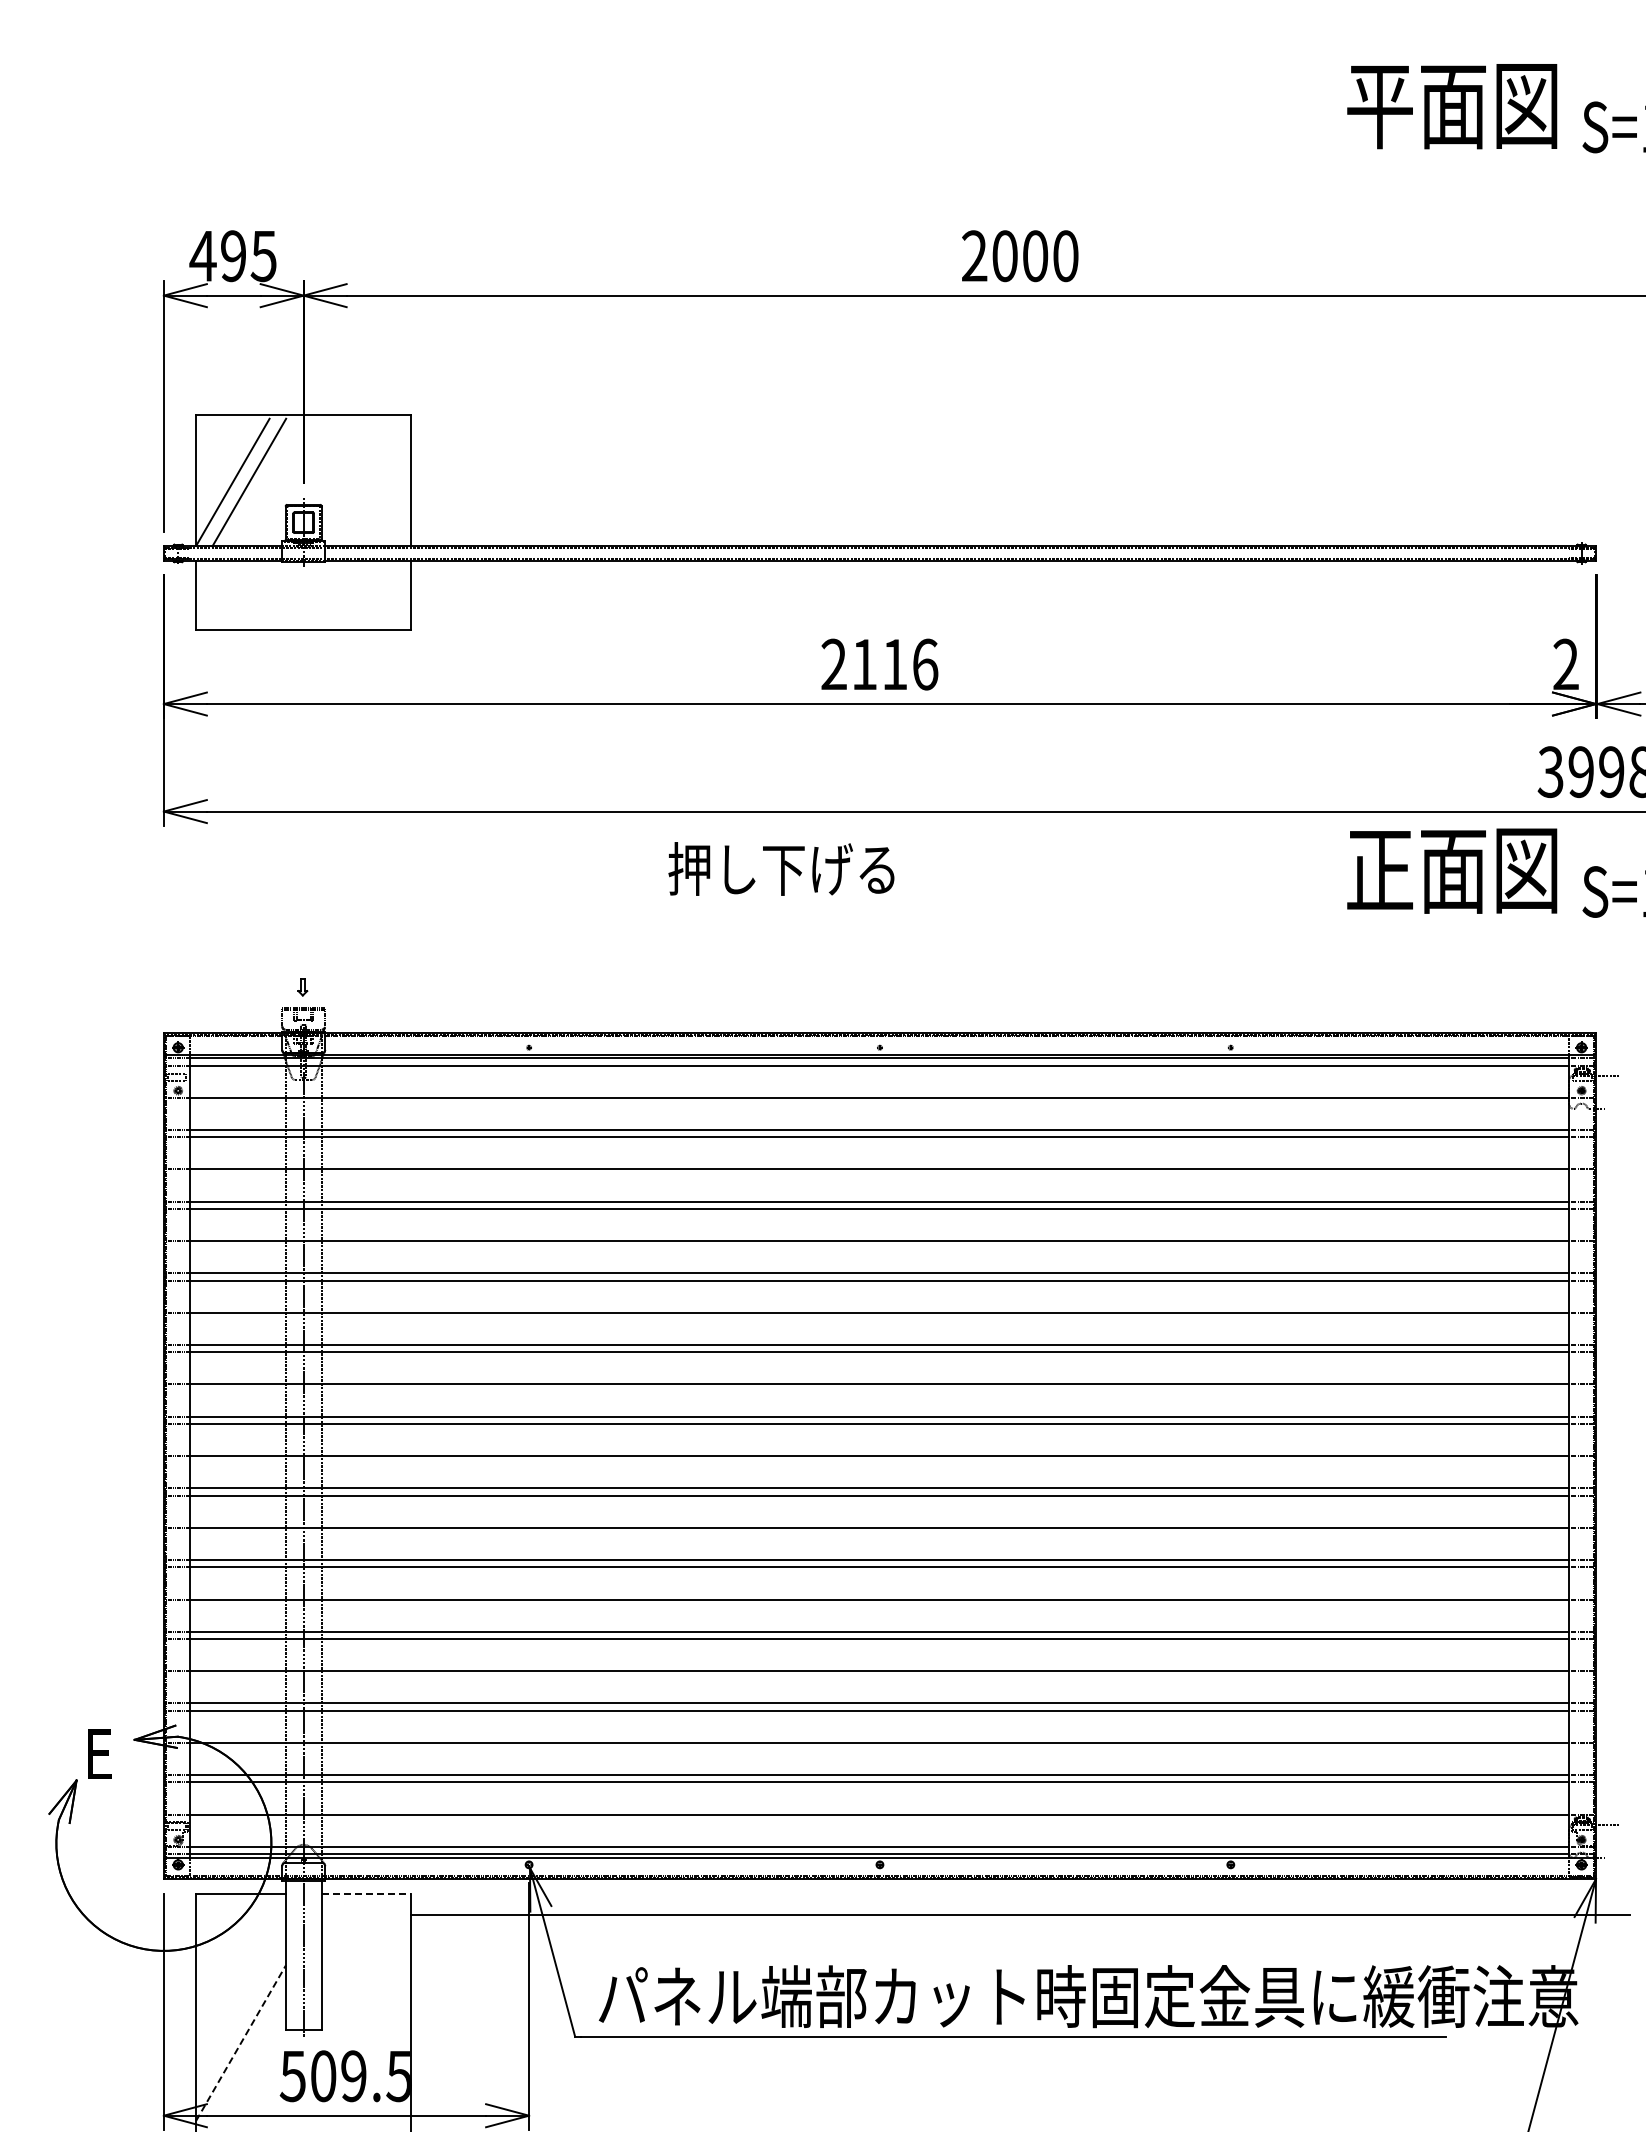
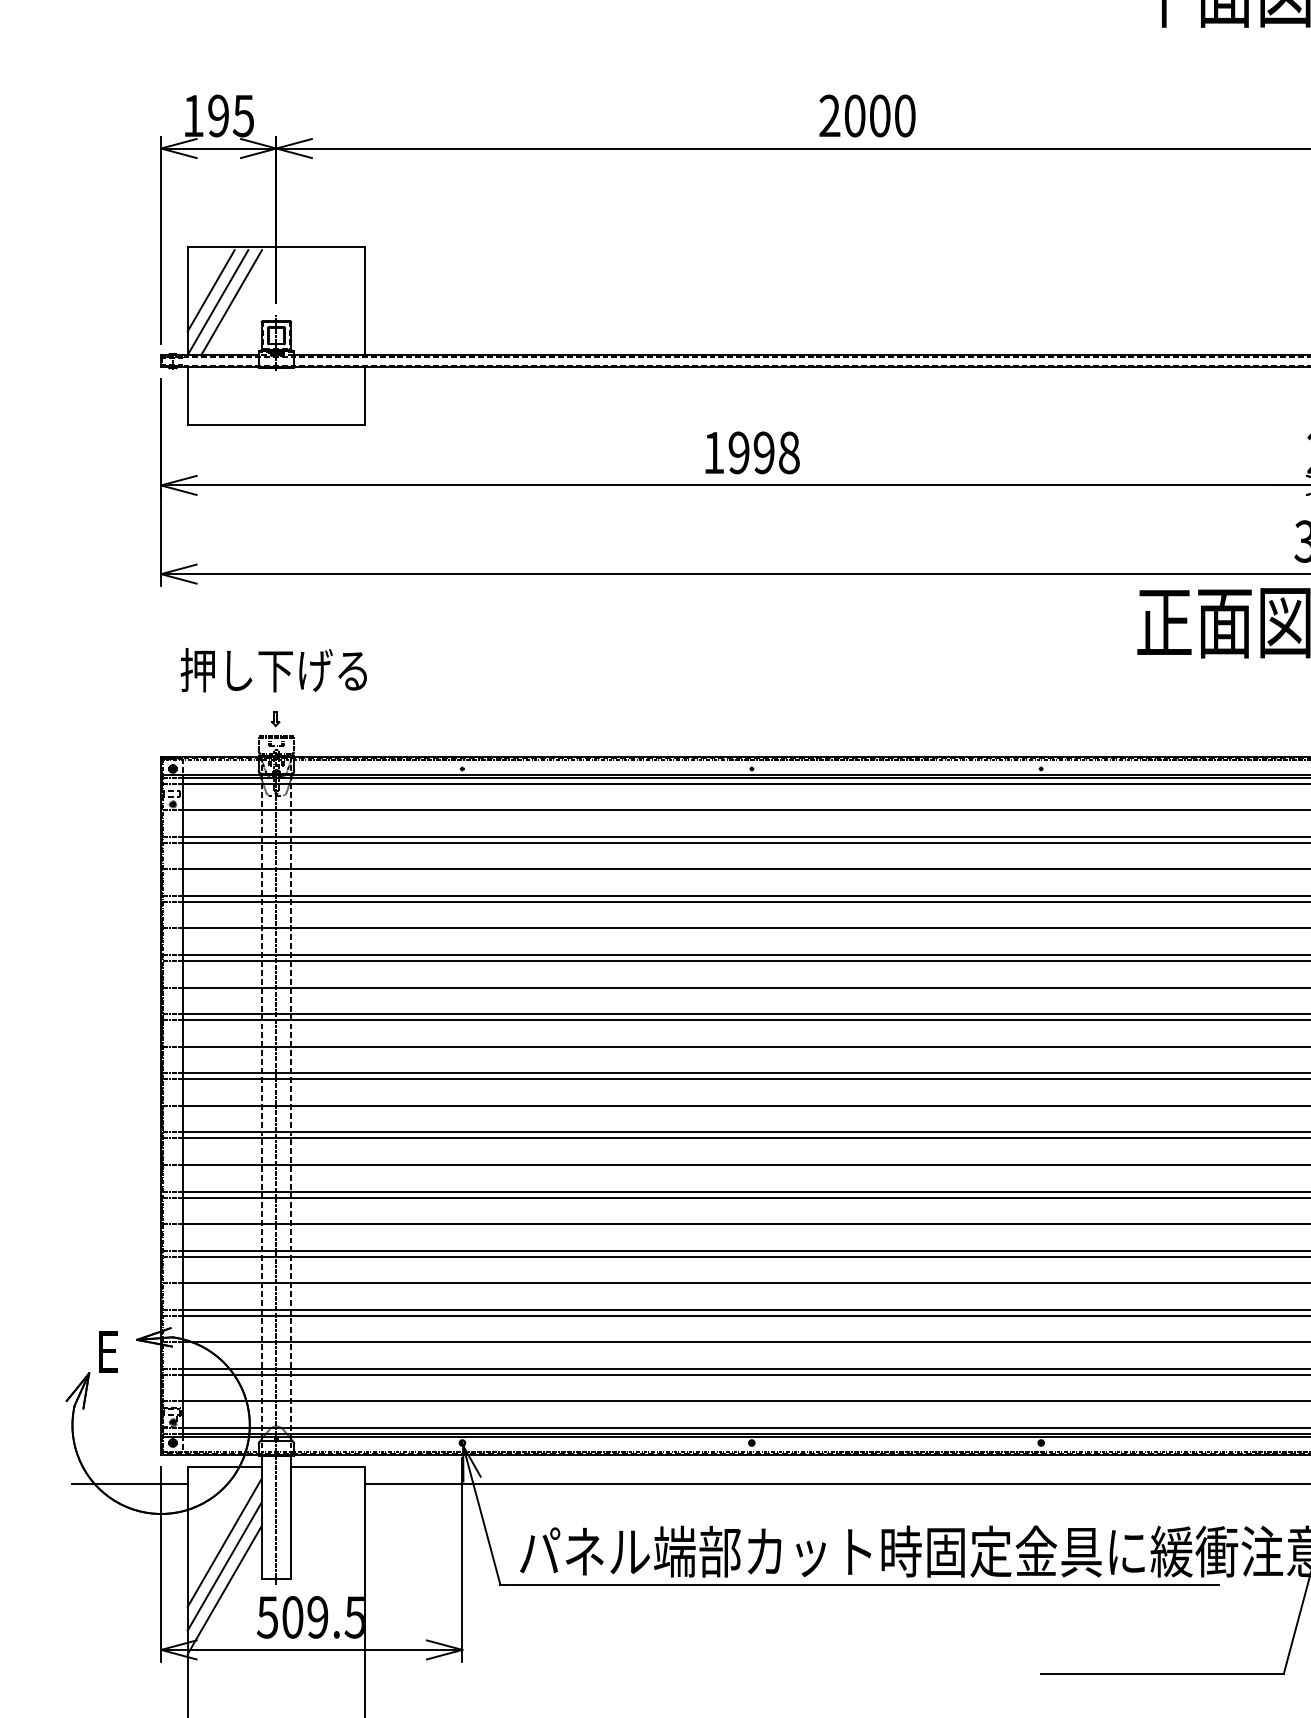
text: (202, 256) -> (192, 116), 495 -> 195
line: (224, 467) -> (211, 290), added
text: (879, 664) -> (751, 452), 2116 -> 1998
text: (781, 868) -> (273, 669), moved
line: (366, 1893) -> (328, 1466), dashed -> solid
line: (126, 1915) -> (130, 1484), added
line: (240, 1985) -> (224, 1542), added
line: (240, 2014) -> (224, 1566), added
line: (240, 2043) -> (224, 1590), dashed -> solid

